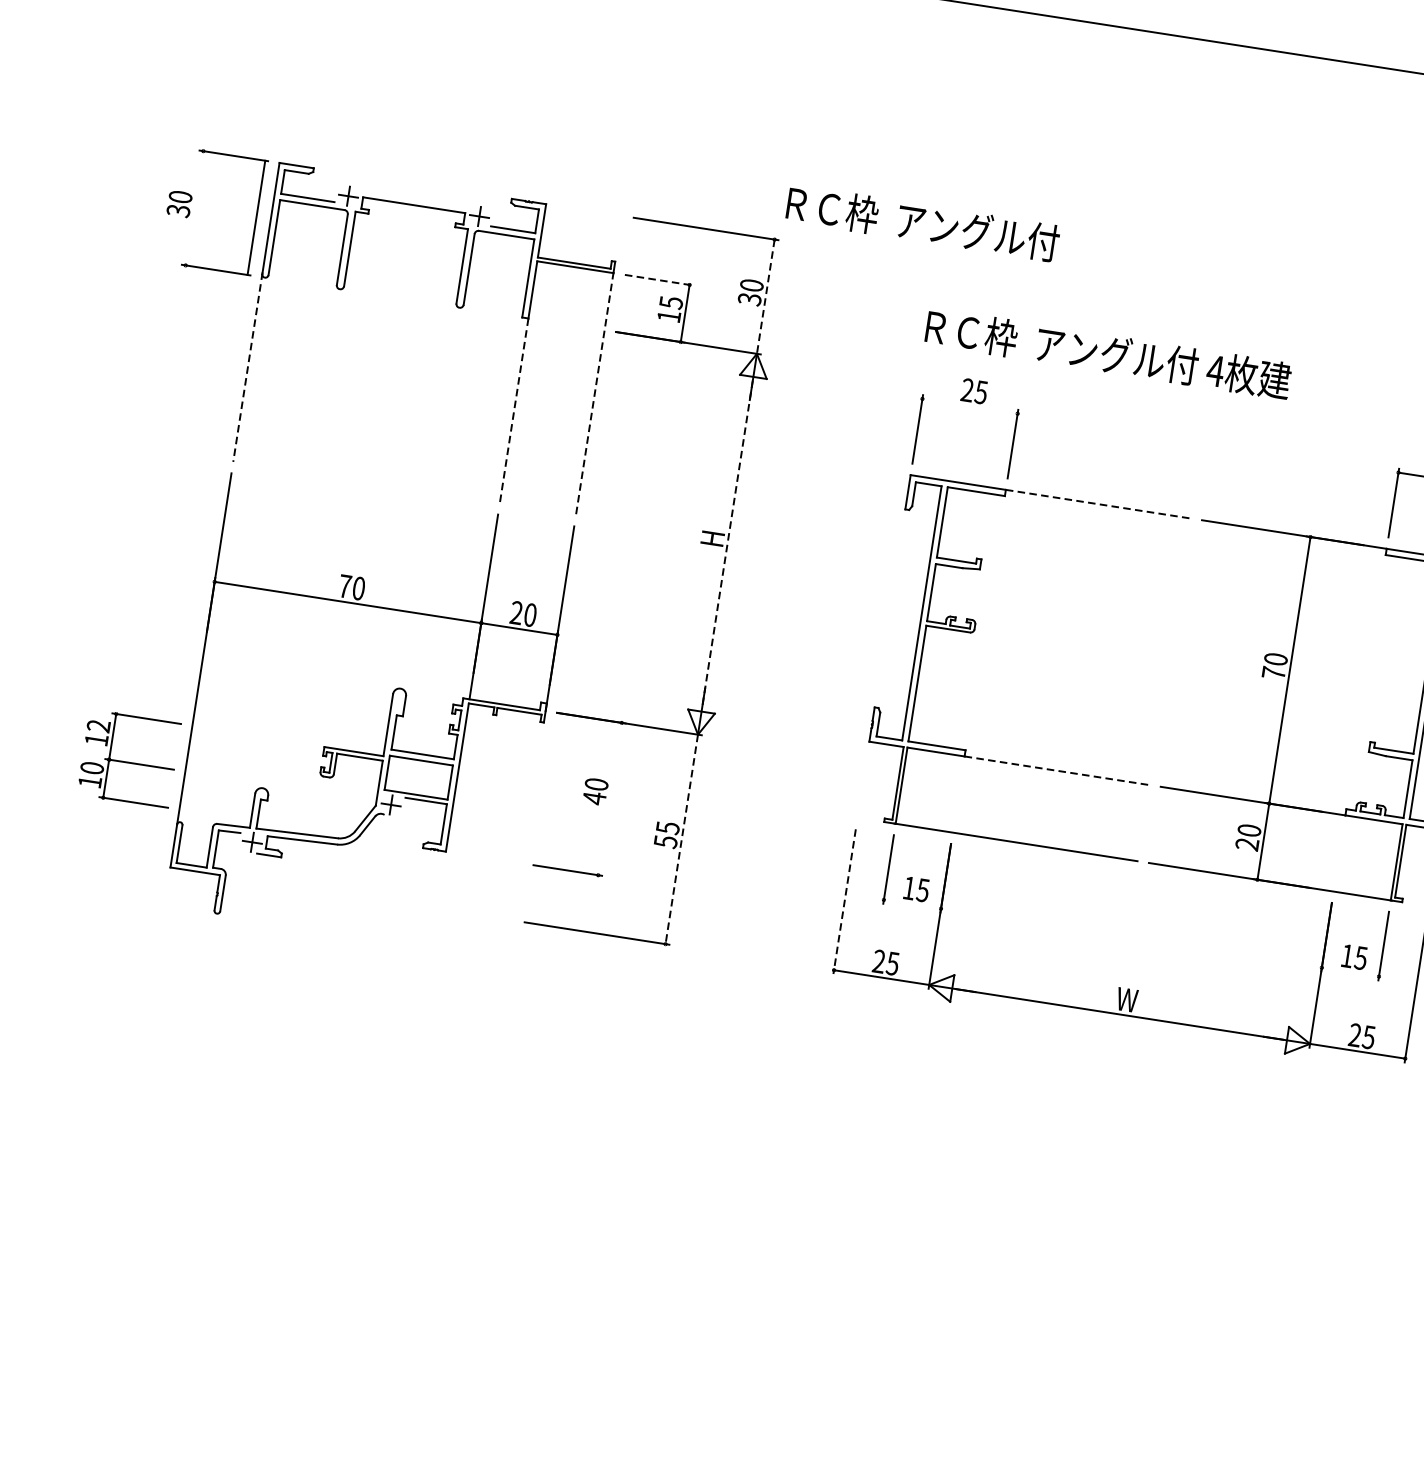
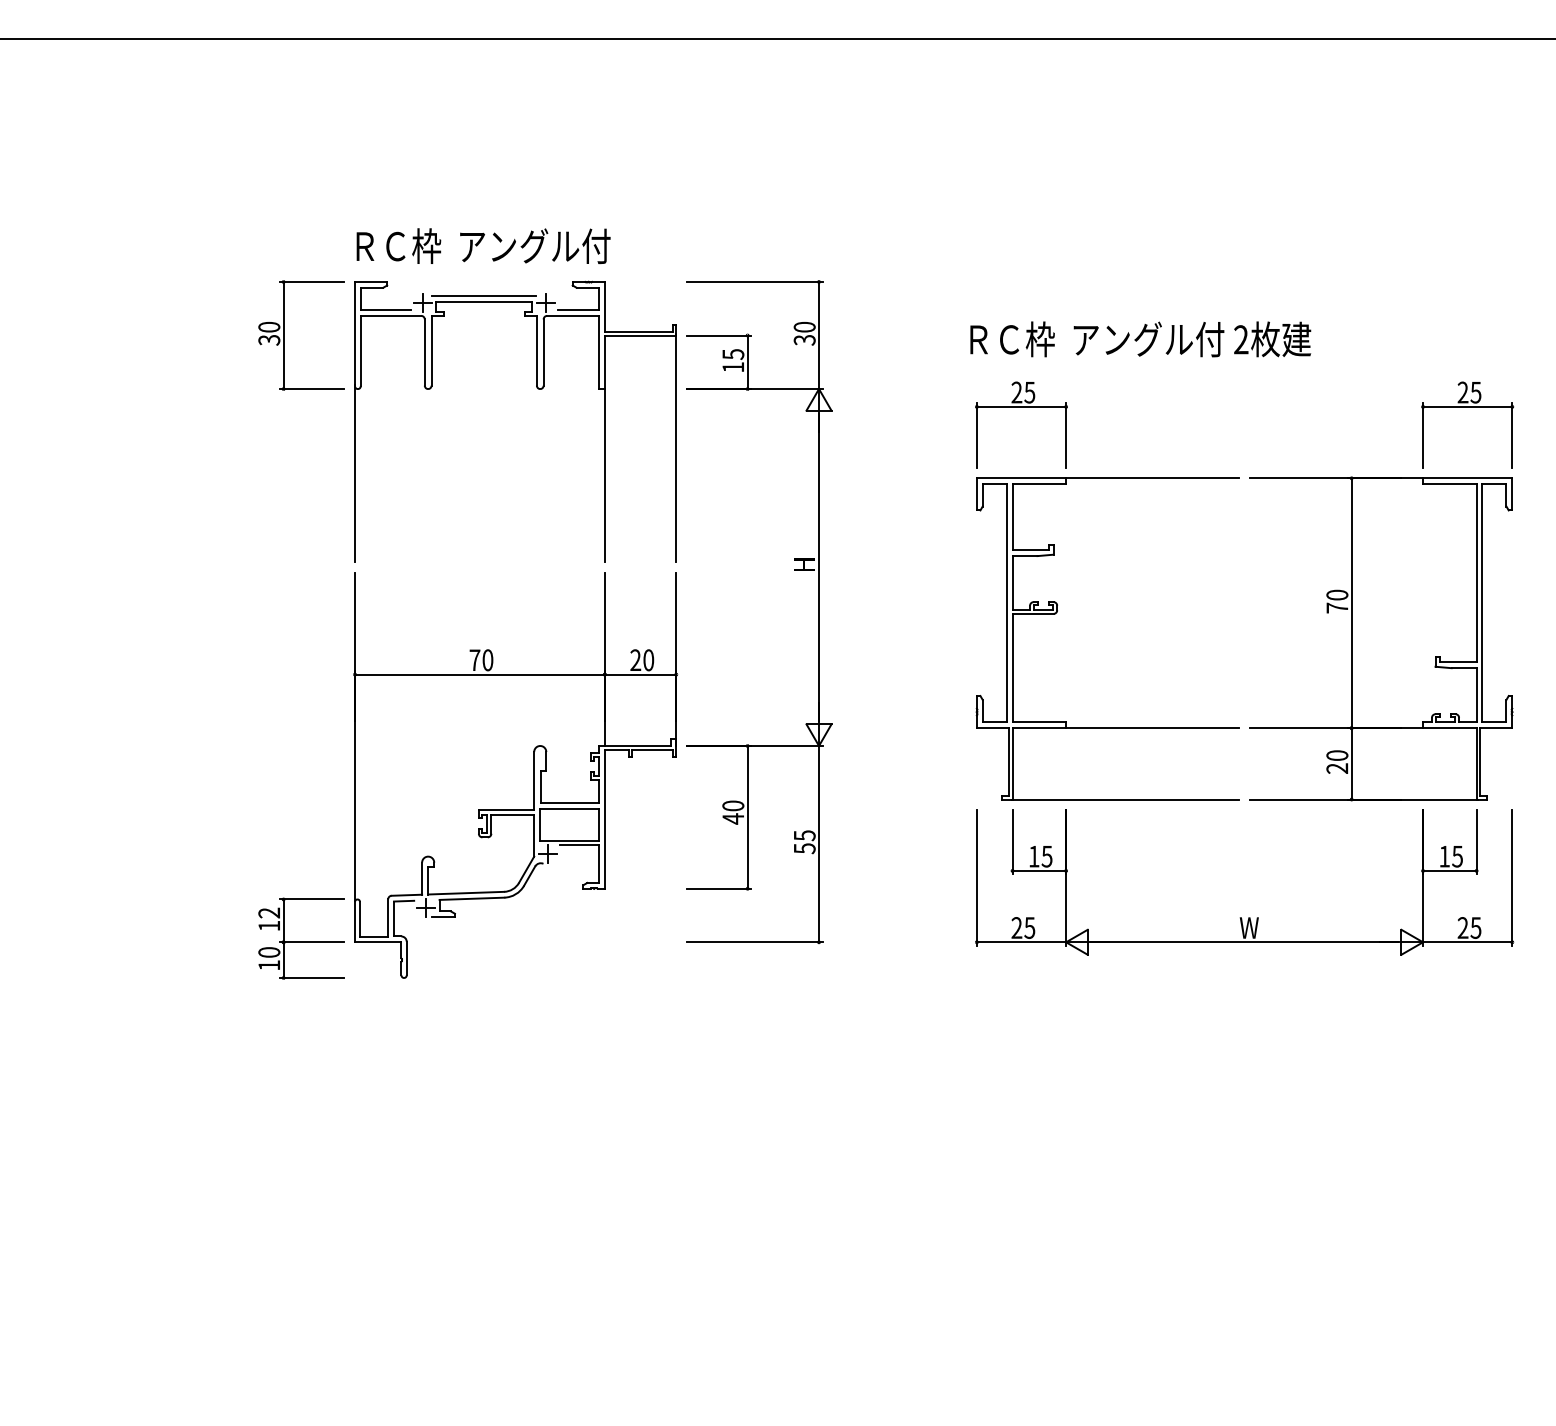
line: (414, 198) -> (483, 295), added
line: (256, 217) -> (283, 335), moved
text: (923, 222) -> (483, 245), moved
line: (659, 280) -> (719, 335), dashed -> solid
line: (766, 296) -> (819, 335), dashed -> solid
line: (248, 367) -> (355, 473), dashed -> solid
text: (1215, 370) -> (1241, 339), 4 -> 2
line: (595, 393) -> (676, 448), dashed -> solid
line: (970, 405) -> (1021, 406), added
line: (513, 410) -> (604, 475), dashed -> solid
line: (1098, 504) -> (1152, 478), dashed -> solid
line: (727, 545) -> (819, 568), dashed -> solid
part: (128, 758) -> (301, 938), moved
line: (1056, 771) -> (1152, 728), dashed -> solid
line: (610, 798) -> (747, 816), added
line: (682, 839) -> (819, 844), dashed -> solid
line: (844, 902) -> (976, 878), dashed -> solid
line: (912, 903) -> (1039, 870), added
line: (1350, 971) -> (1449, 870), added

